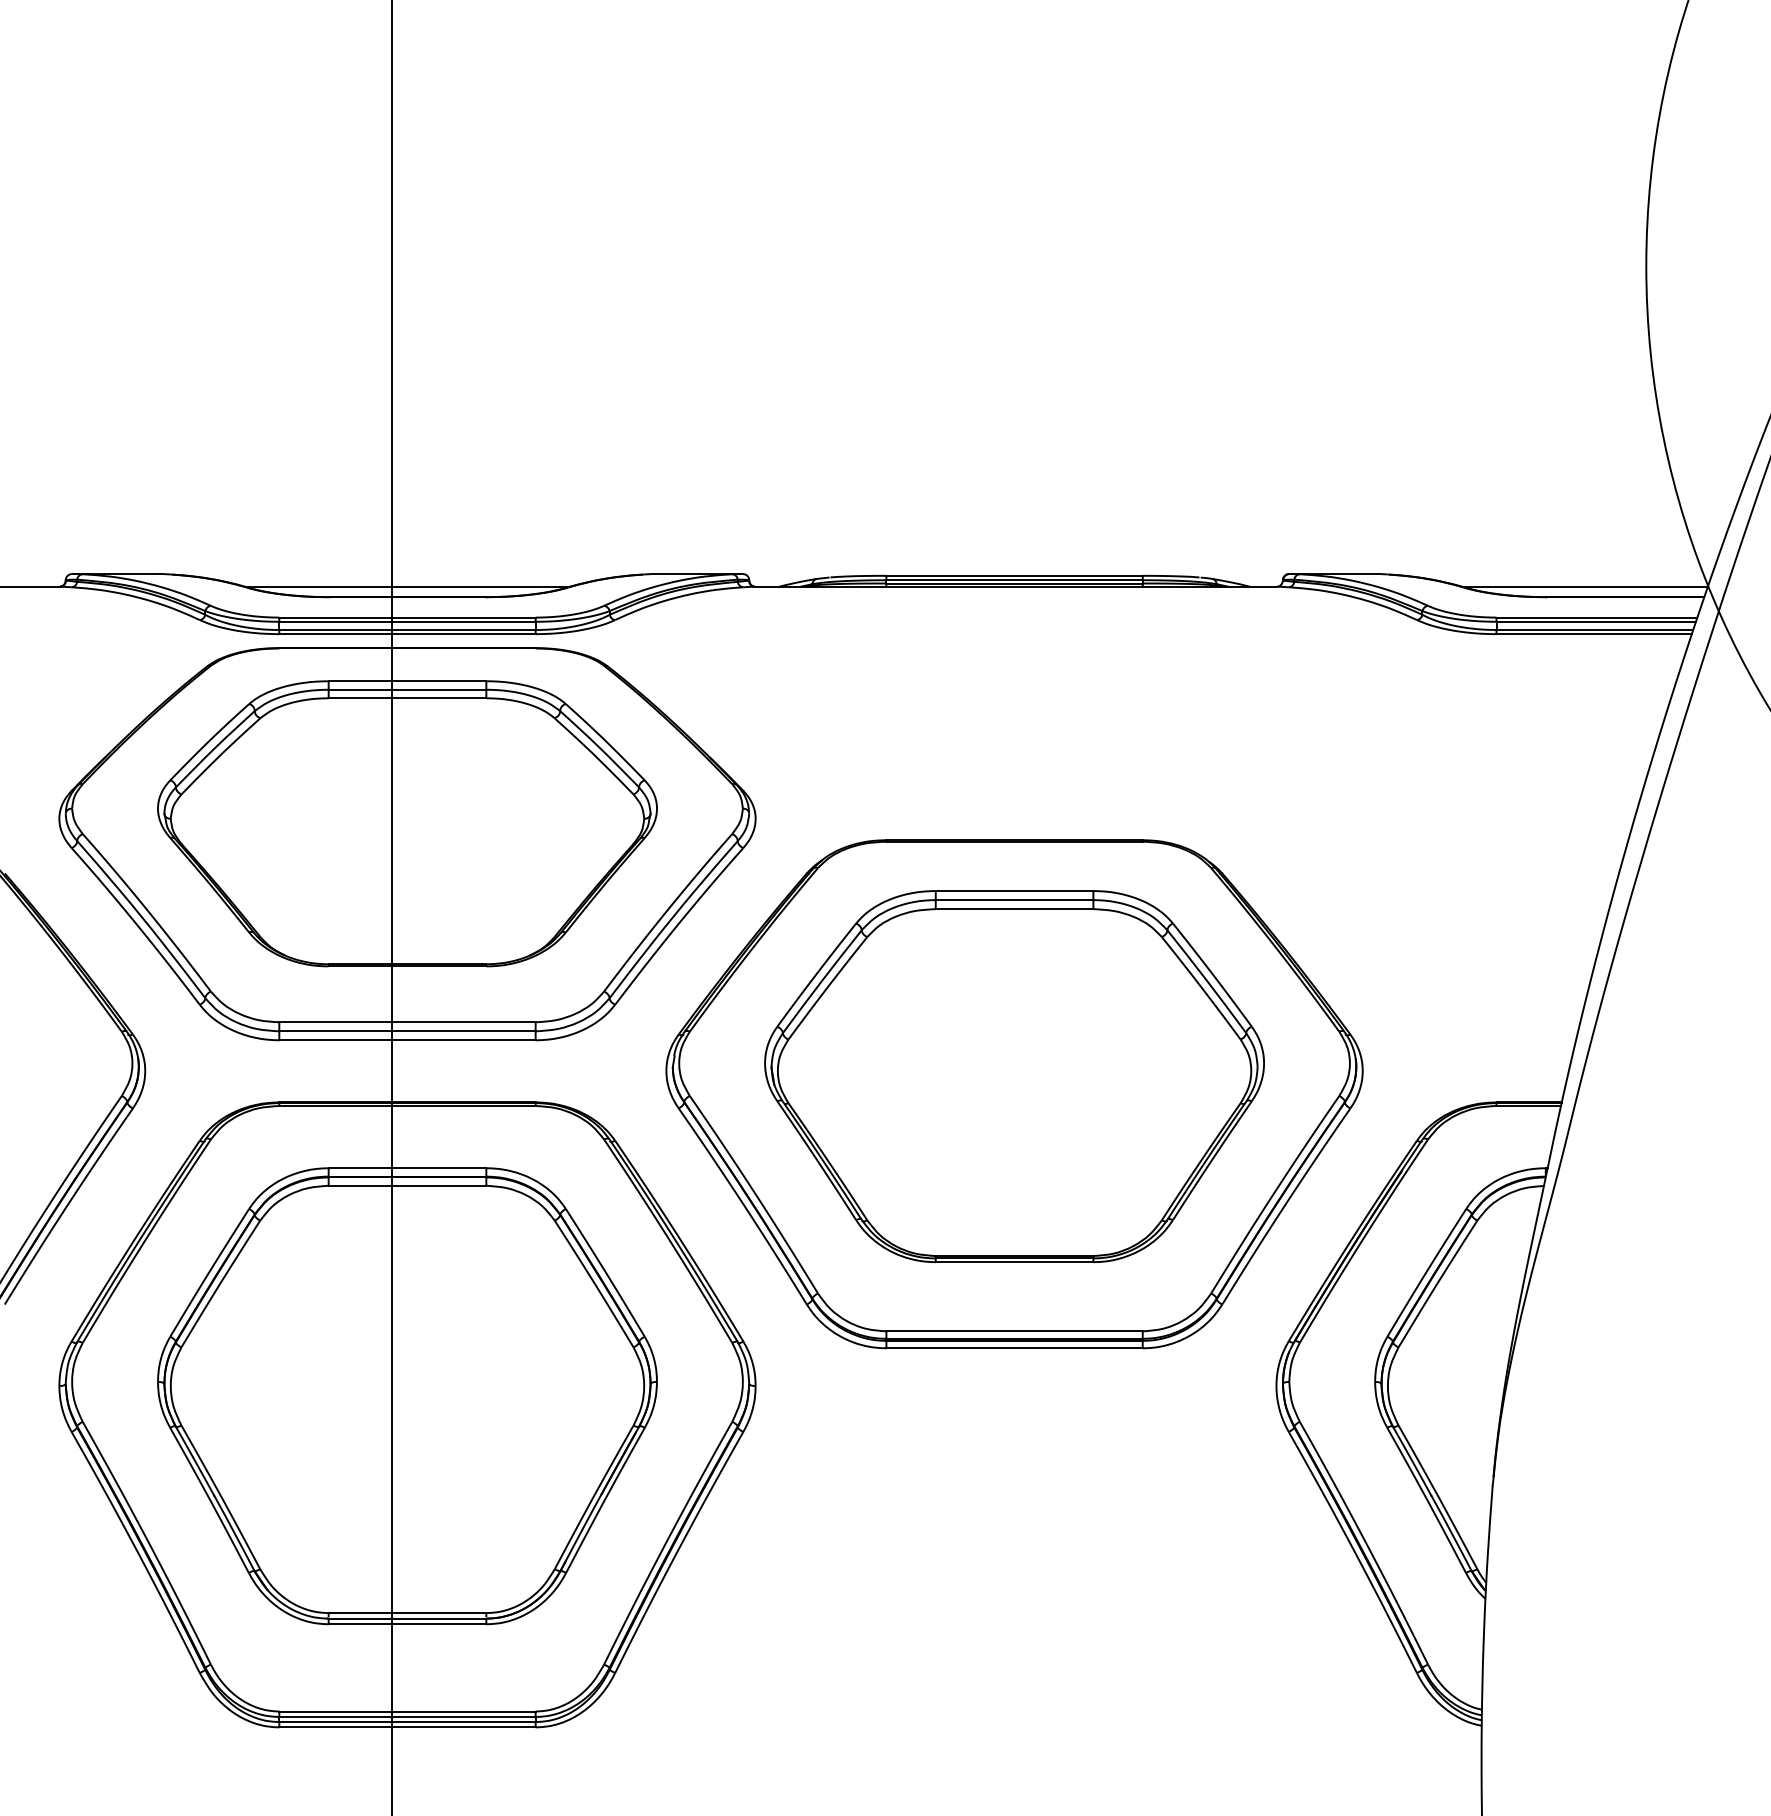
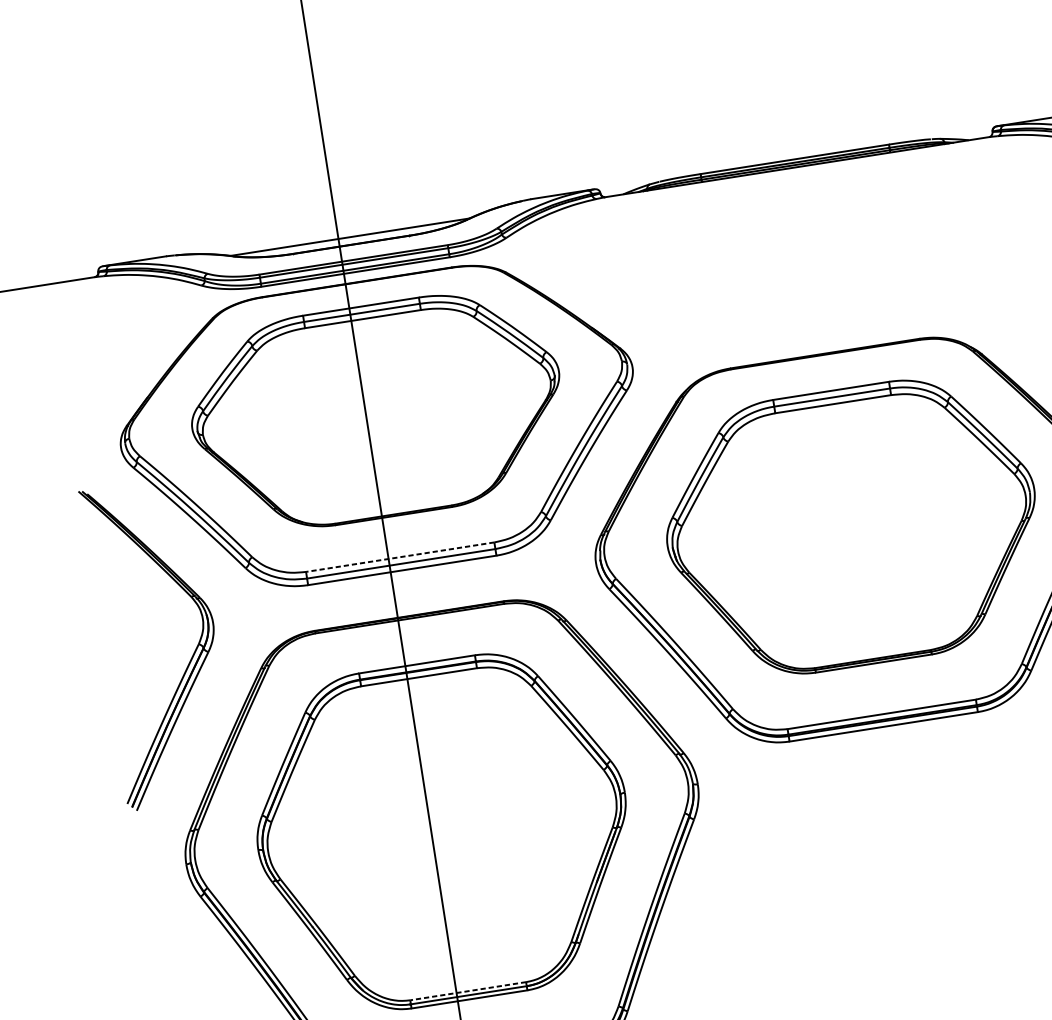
line: (406, 1022) -> (399, 557), solid -> dashed
line: (407, 1613) -> (468, 991), solid -> dashed

